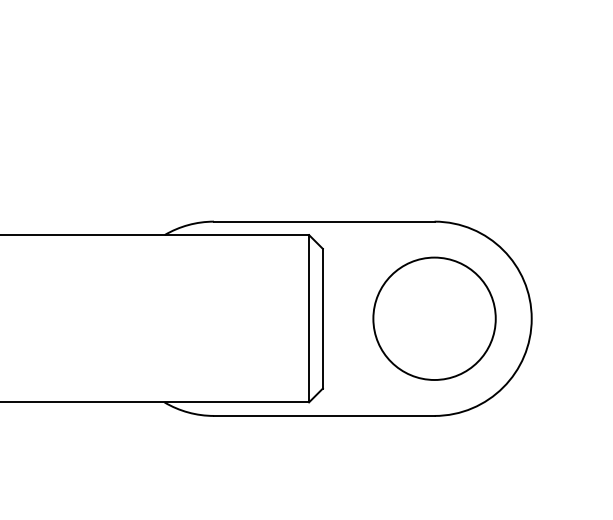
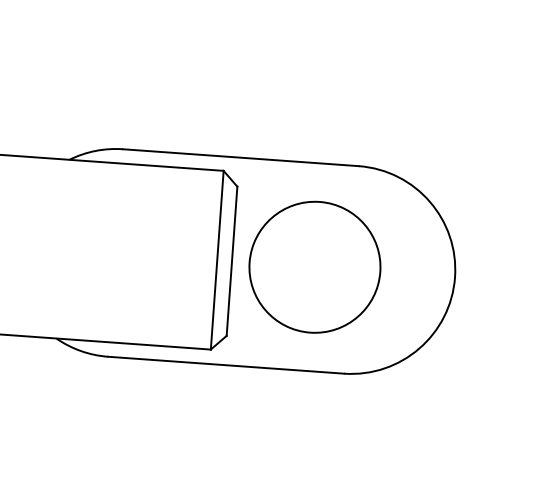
circle: (434, 318) -> (314, 266), moved

